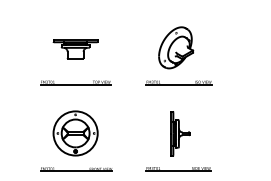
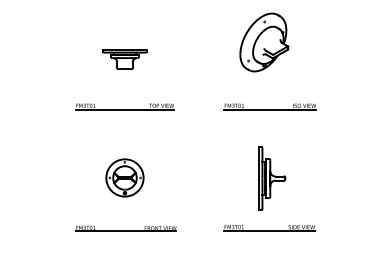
part: (176, 47) -> (264, 42), moved
part: (75, 49) -> (124, 59), size x0.7
part: (75, 133) -> (124, 177), size x0.6

